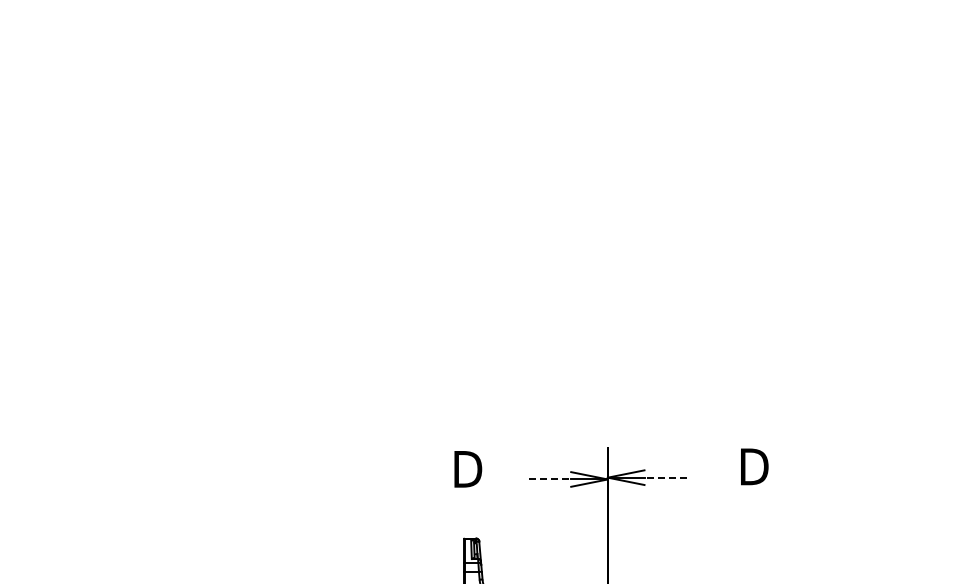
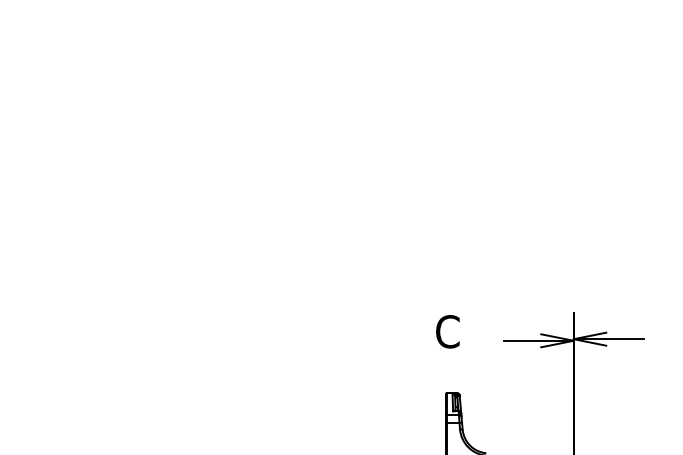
text: (467, 469) -> (449, 331), D -> C
line: (665, 477) -> (624, 339), dashed -> solid
line: (550, 479) -> (522, 340), dashed -> solid

